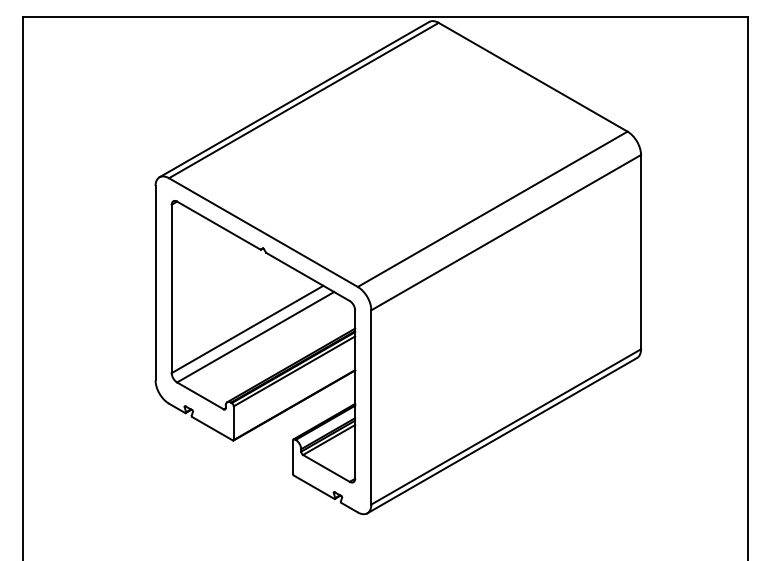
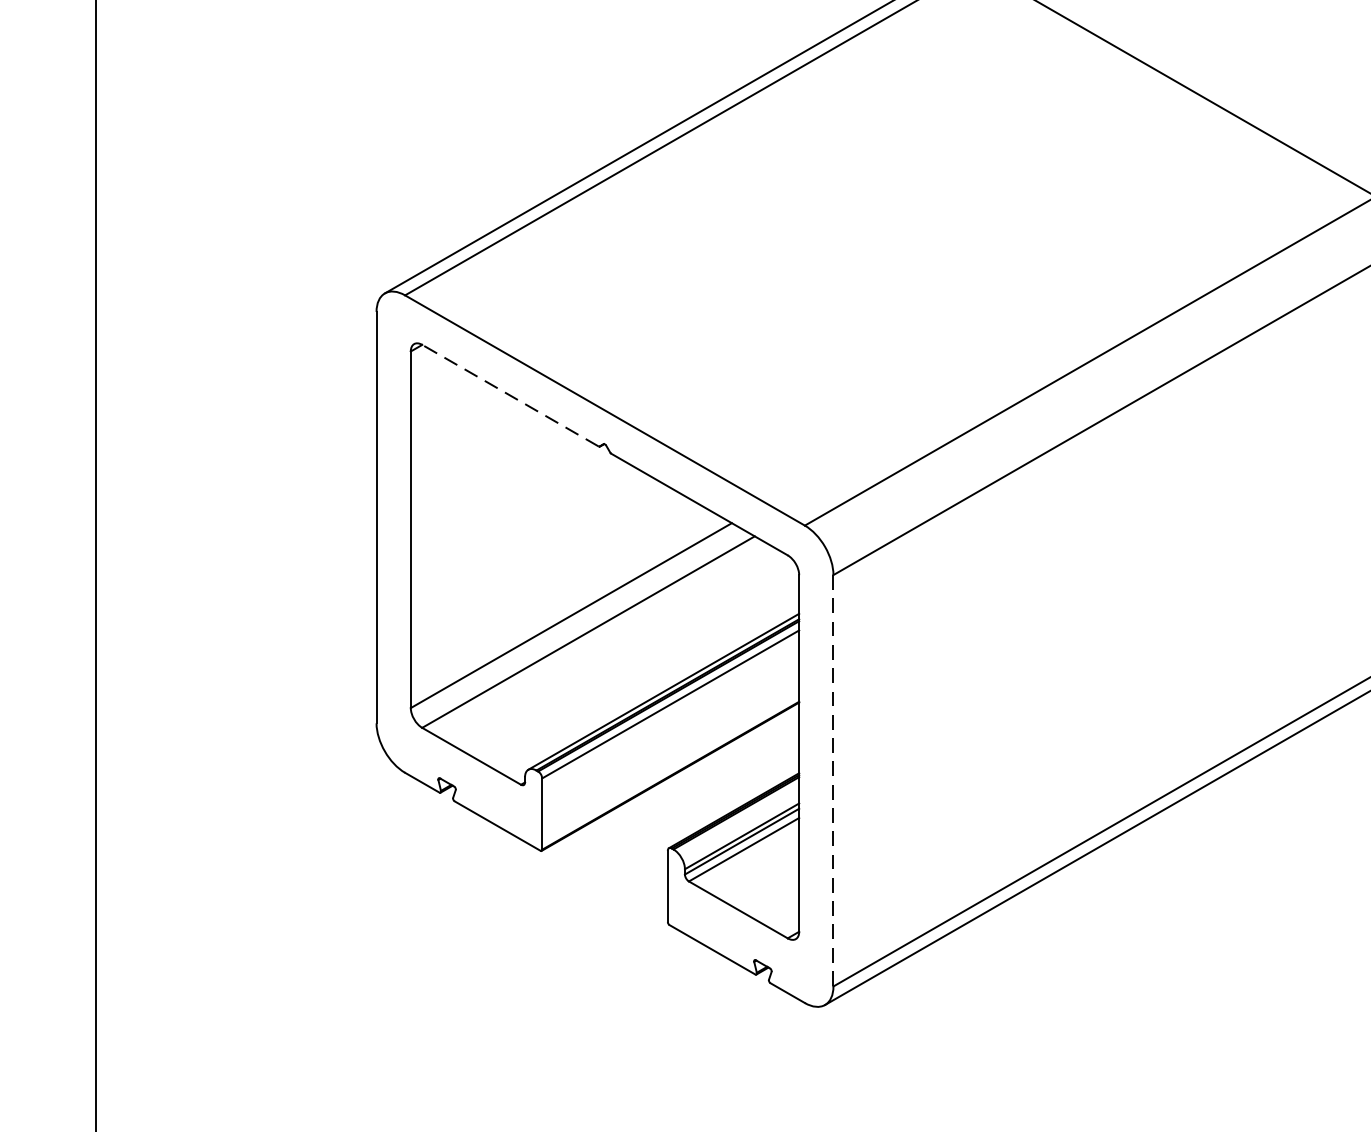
line: (218, 225) -> (509, 395), solid -> dashed
line: (371, 407) -> (833, 780), solid -> dashed

